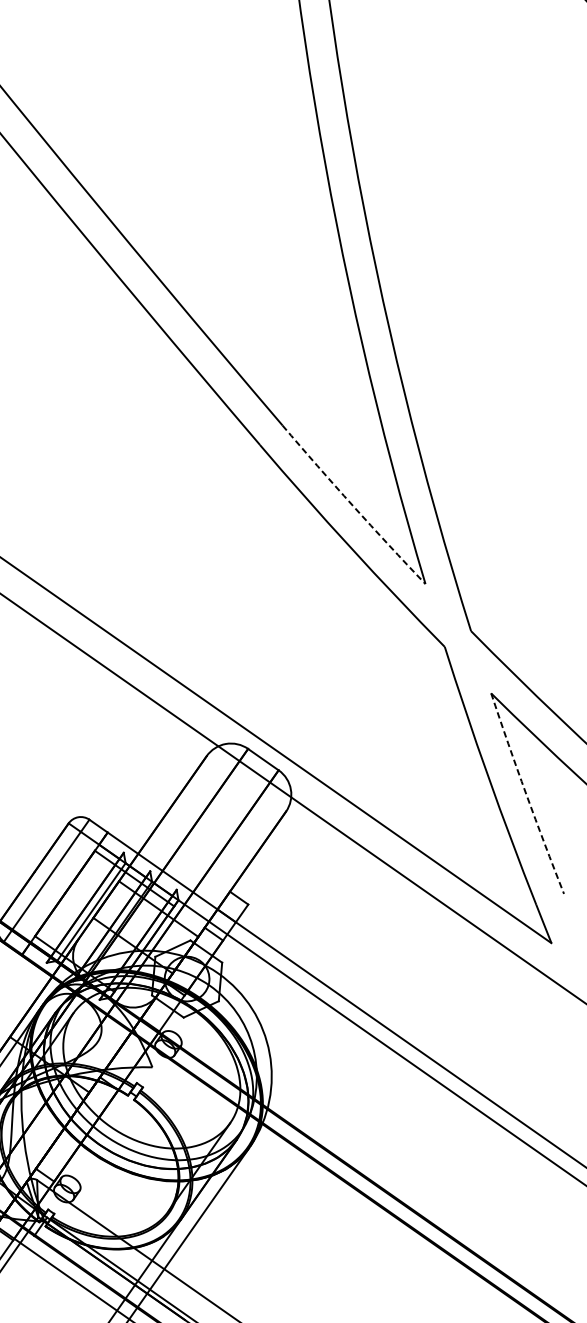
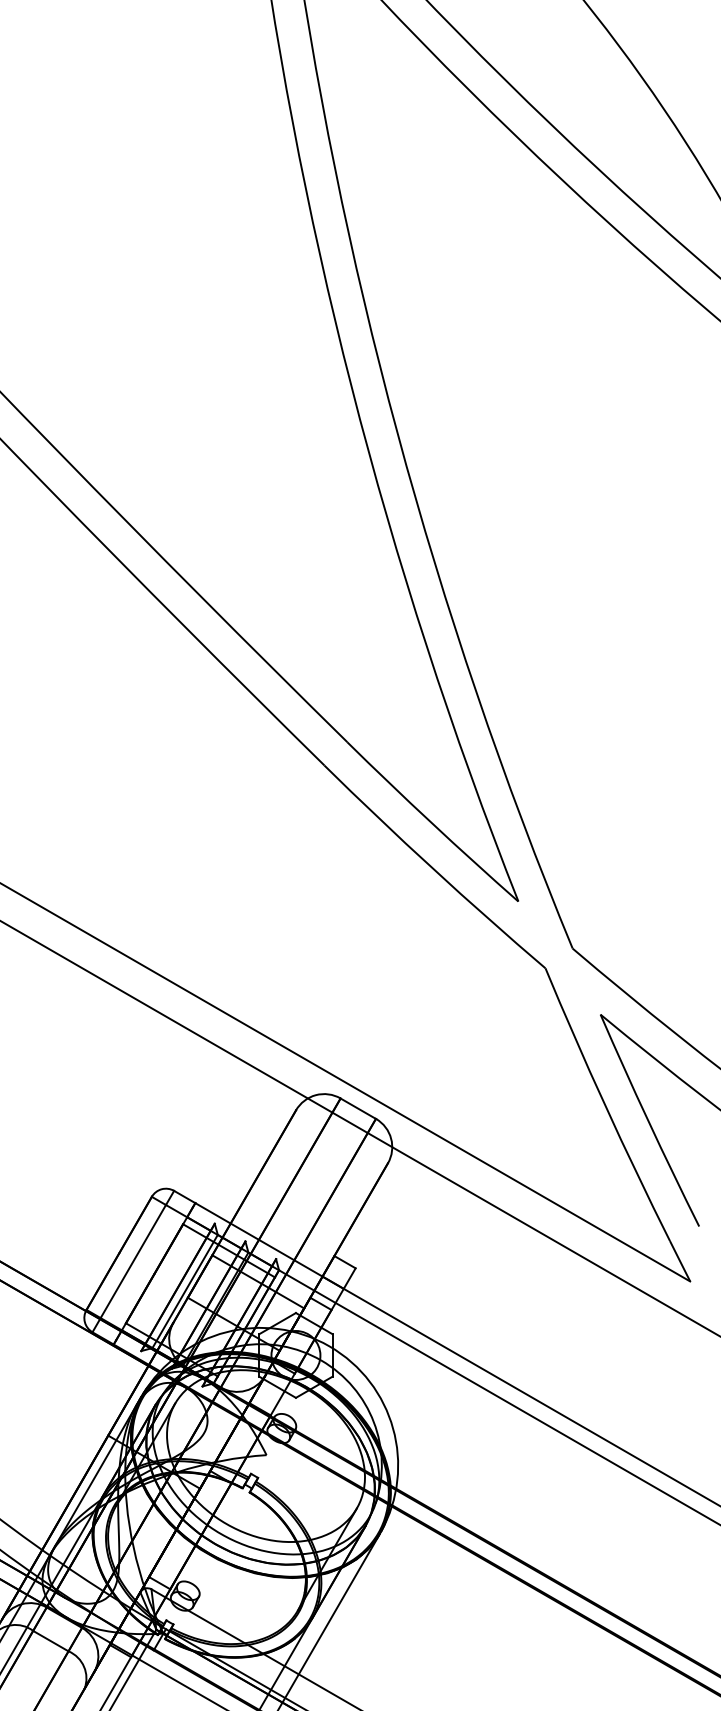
arc: (352, 506) -> (431, 823), dashed -> solid
arc: (526, 794) -> (648, 1121), dashed -> solid

